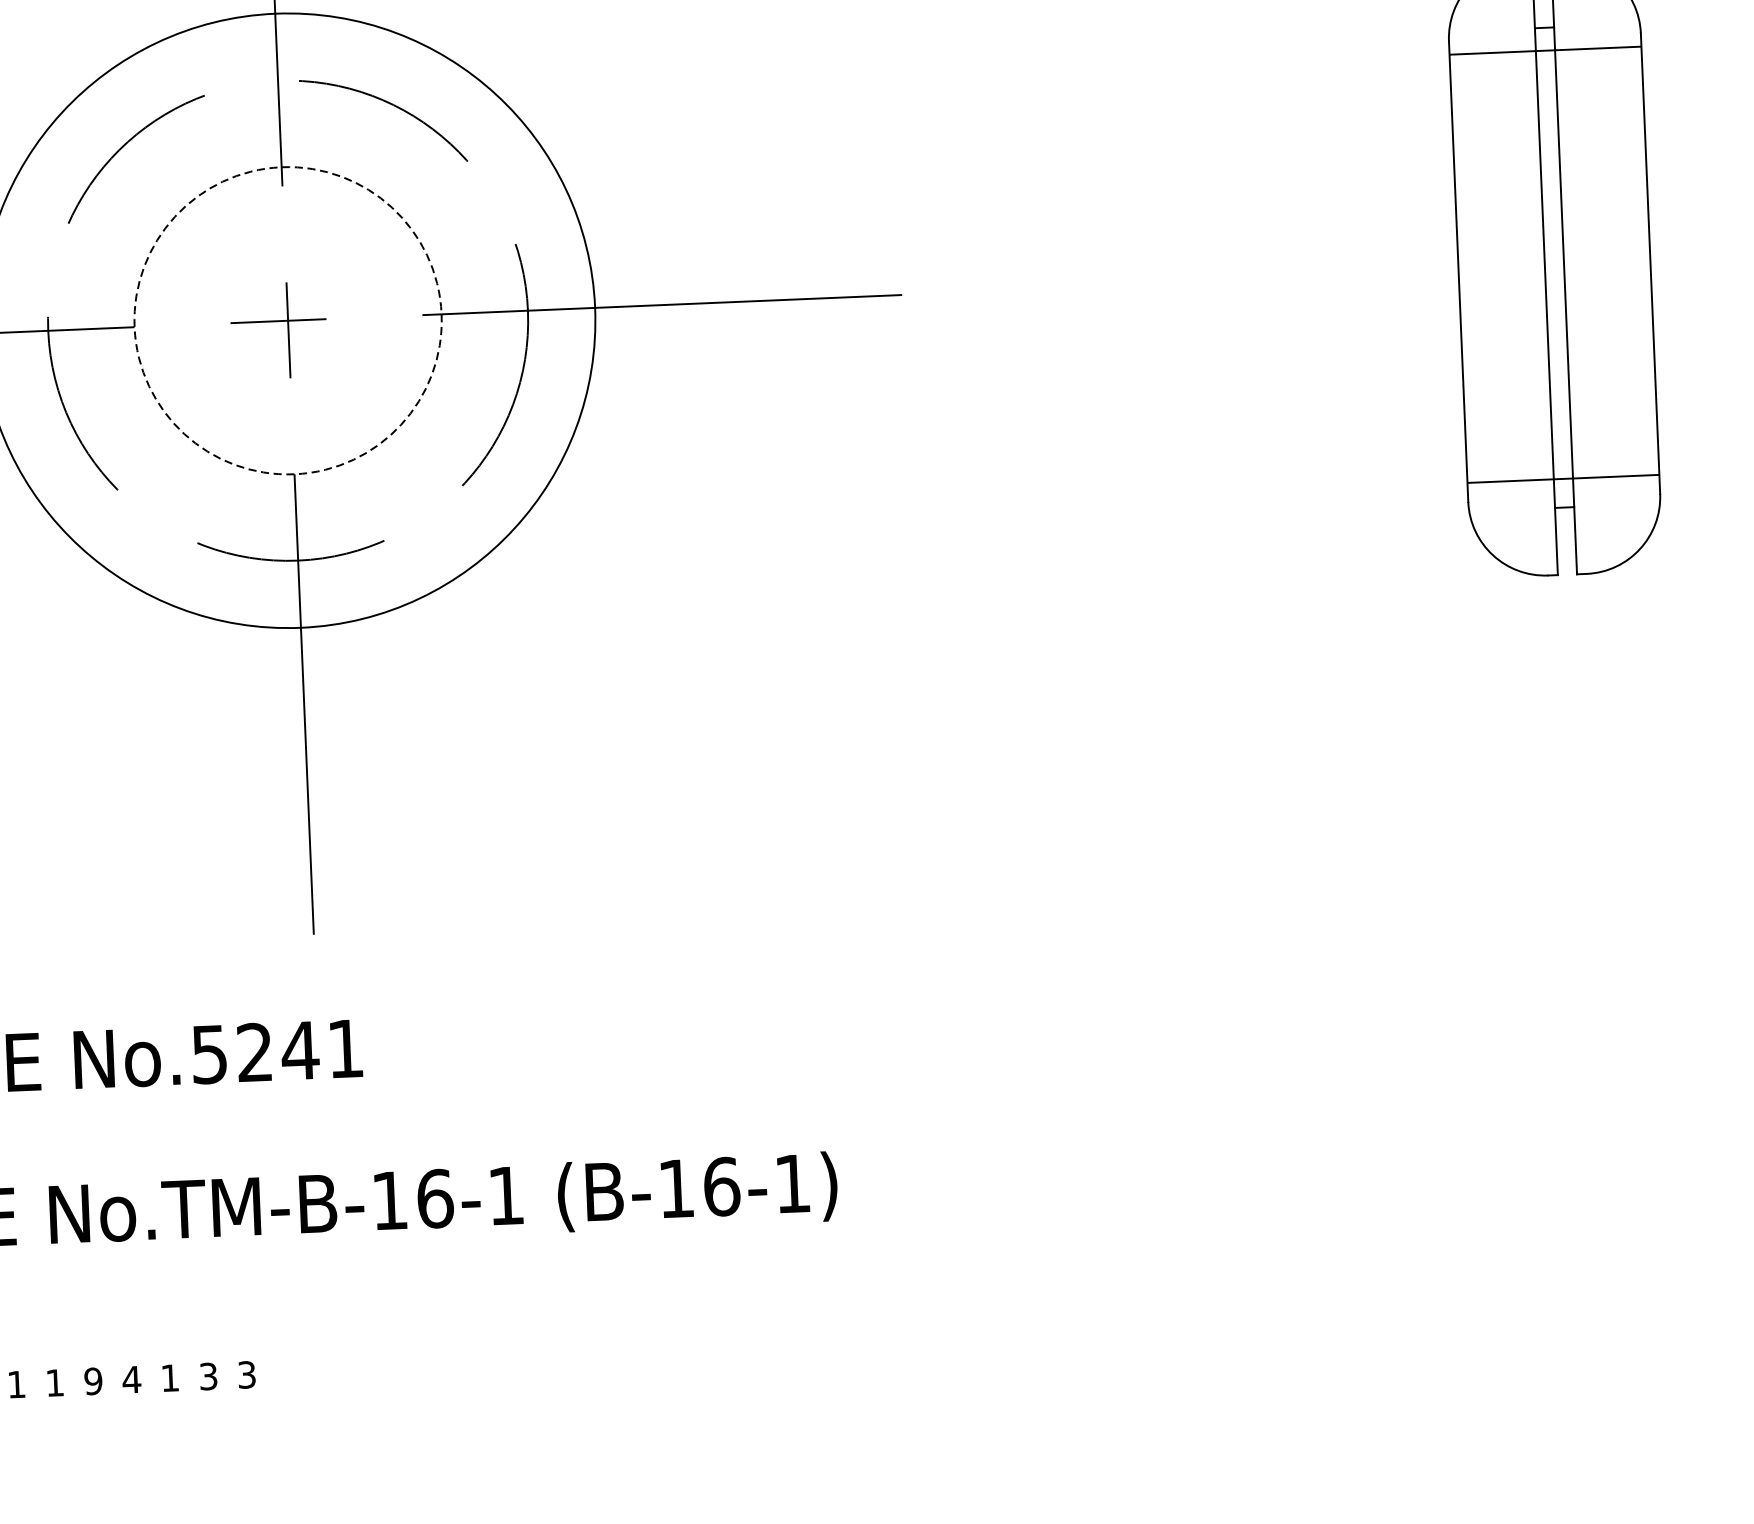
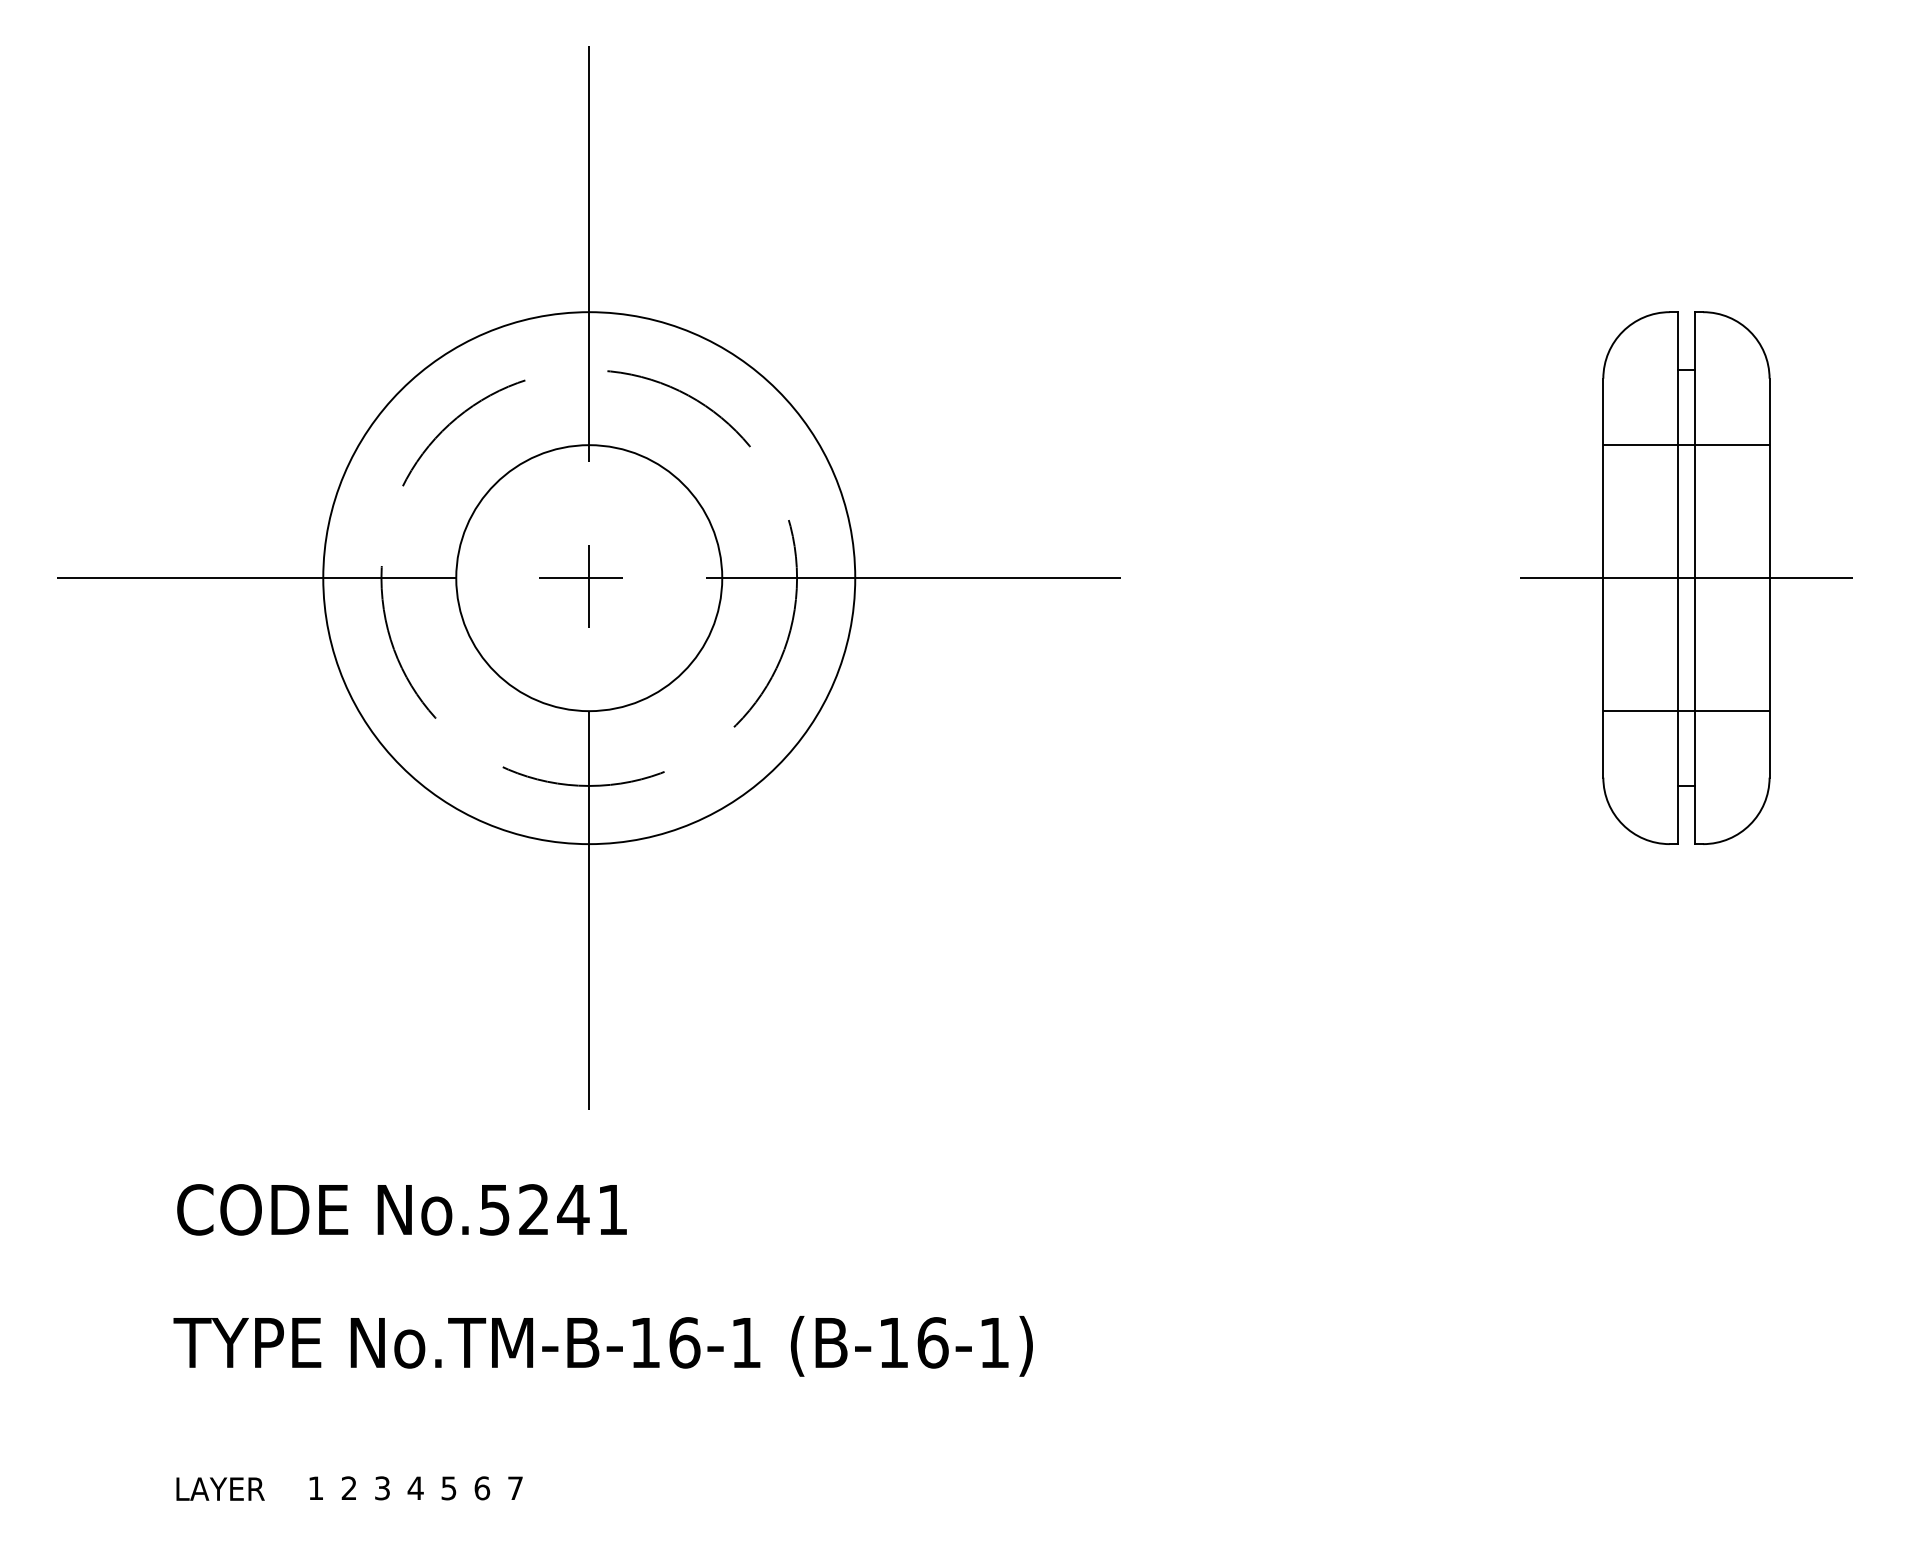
line: (1545, 51) -> (1686, 445), moved
line: (1554, 268) -> (1686, 578), added
circle: (288, 321) -> (589, 578), dashed -> solid
line: (1563, 479) -> (1686, 711), moved
text: (246, 1375) -> (515, 1488), 3 -> 7
text: (208, 1376) -> (482, 1488), 3 -> 6
text: (169, 1378) -> (448, 1488), 1 -> 5
text: (93, 1381) -> (382, 1488), 9 -> 3
text: (54, 1382) -> (348, 1487), 1 -> 2

